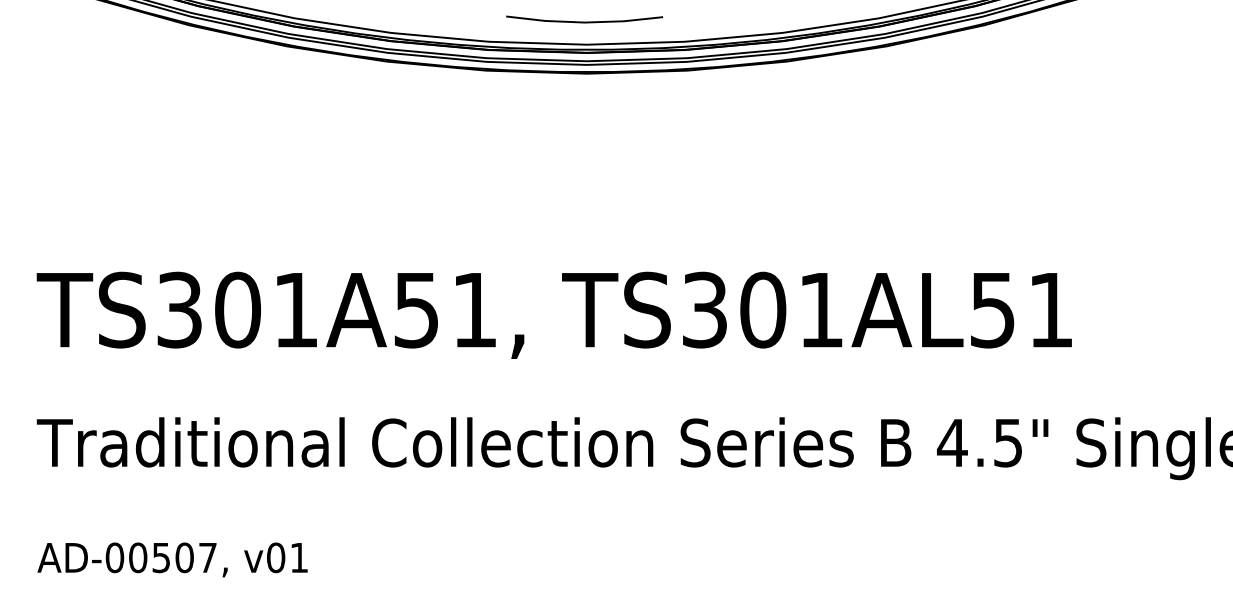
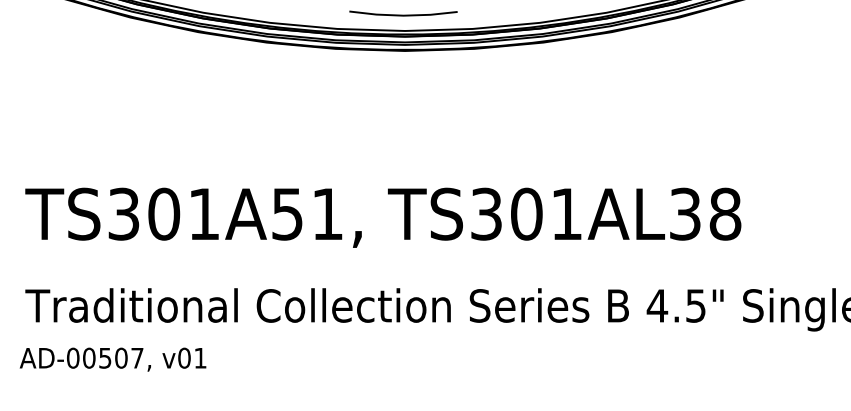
text: (1022, 309) -> (705, 213), TS301AL51 -> TS301AL38
text: (171, 559) -> (112, 359), moved

